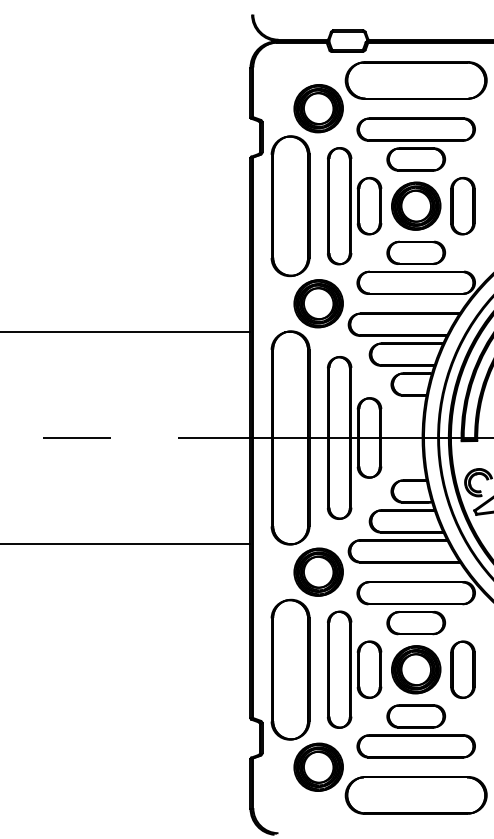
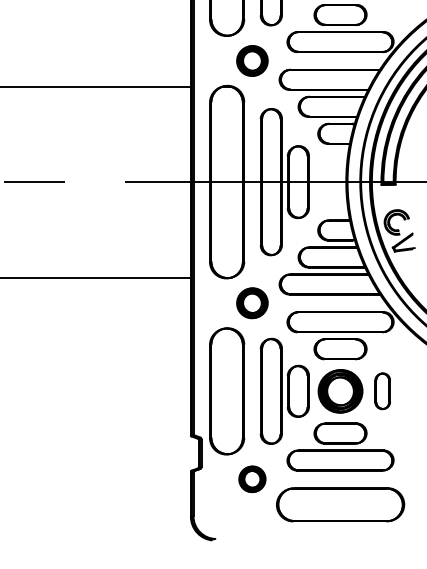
part: (318, 303) -> (252, 60), size x0.7
part: (318, 571) -> (252, 302), size x0.7
part: (462, 669) -> (382, 391), size x0.7
part: (318, 766) -> (252, 478), size x0.6

